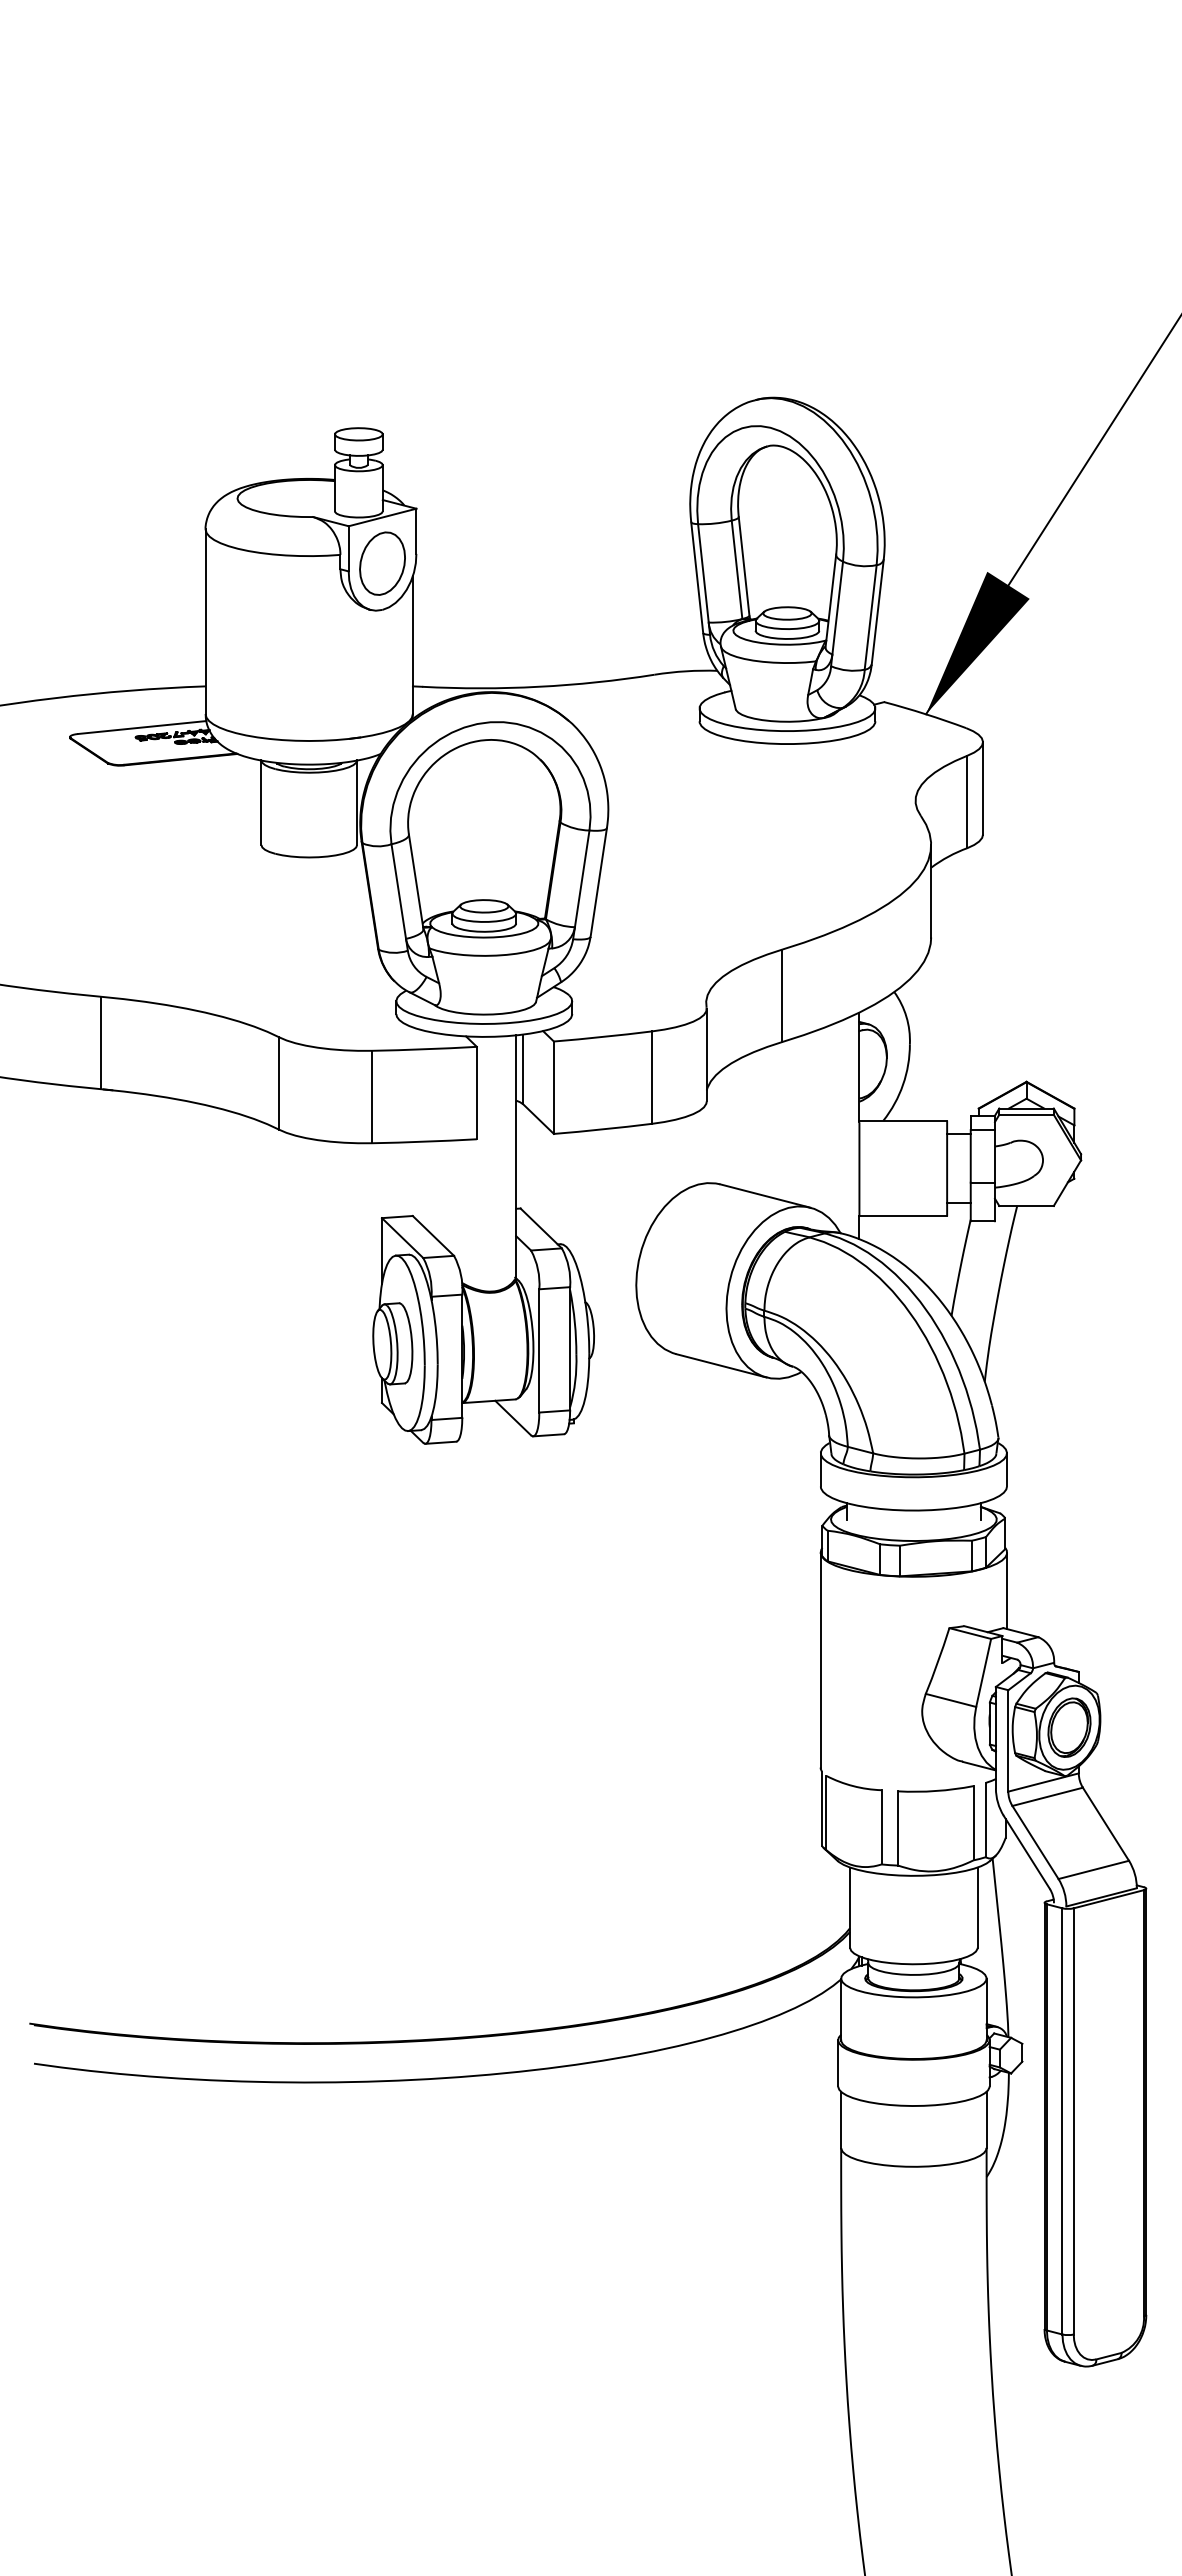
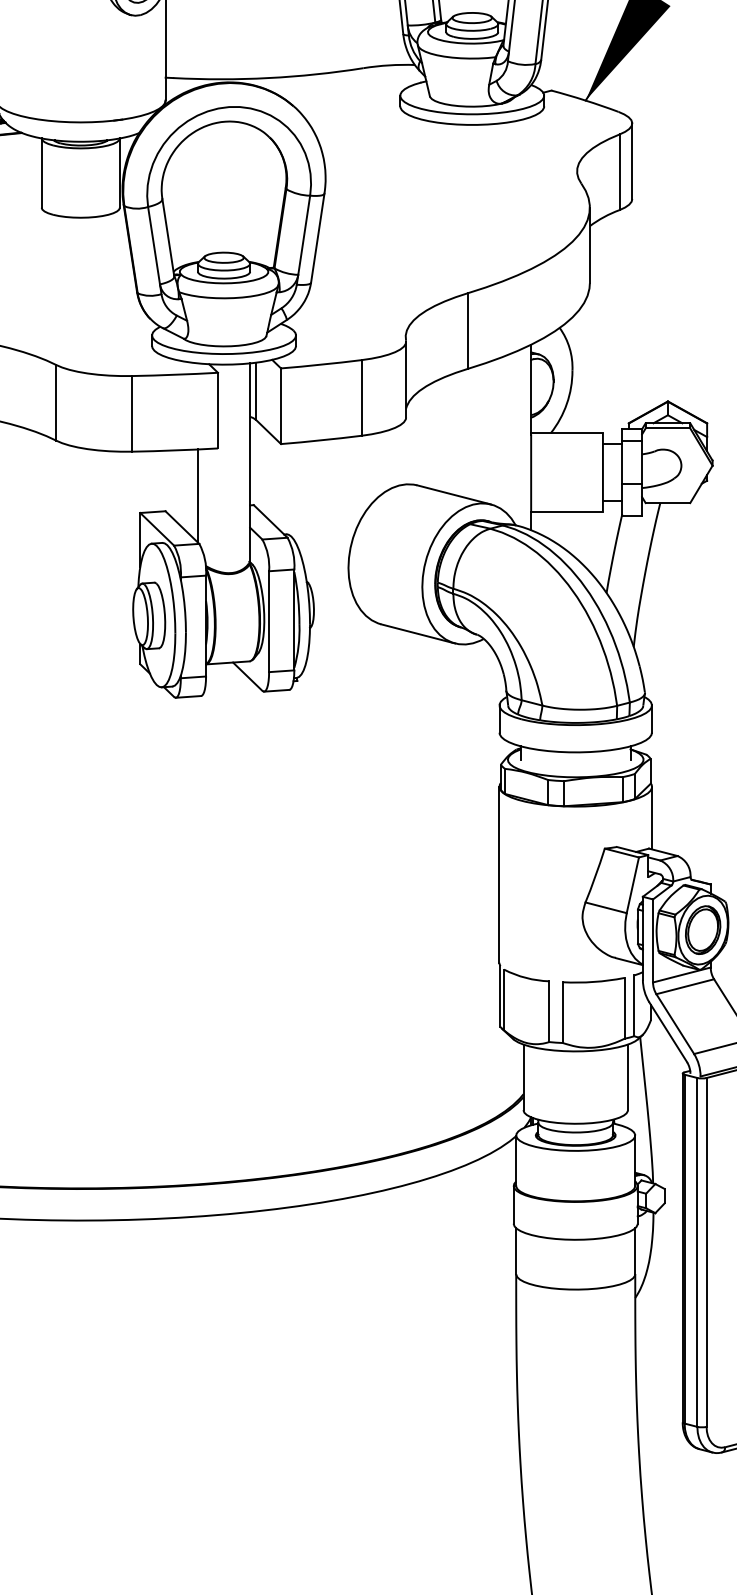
line: (452, 1197) -> (198, 496), added

